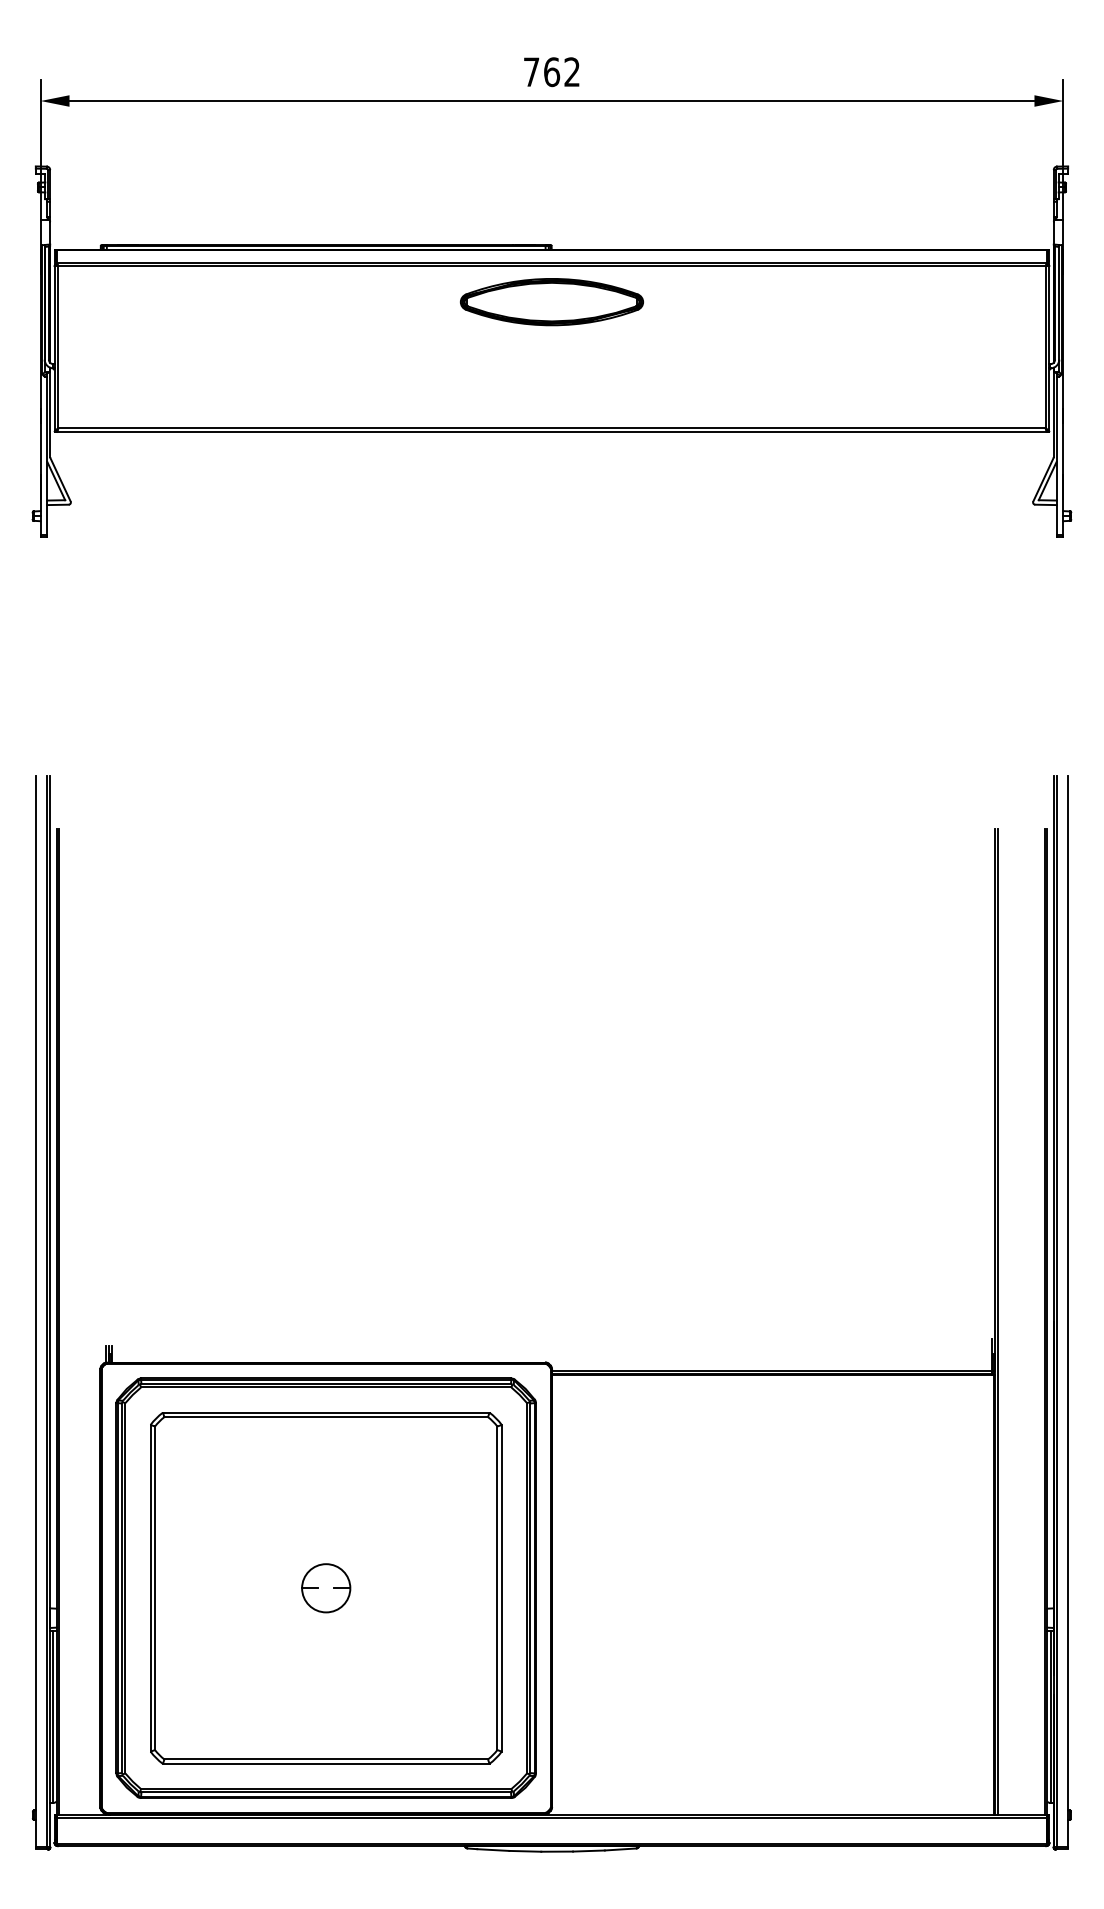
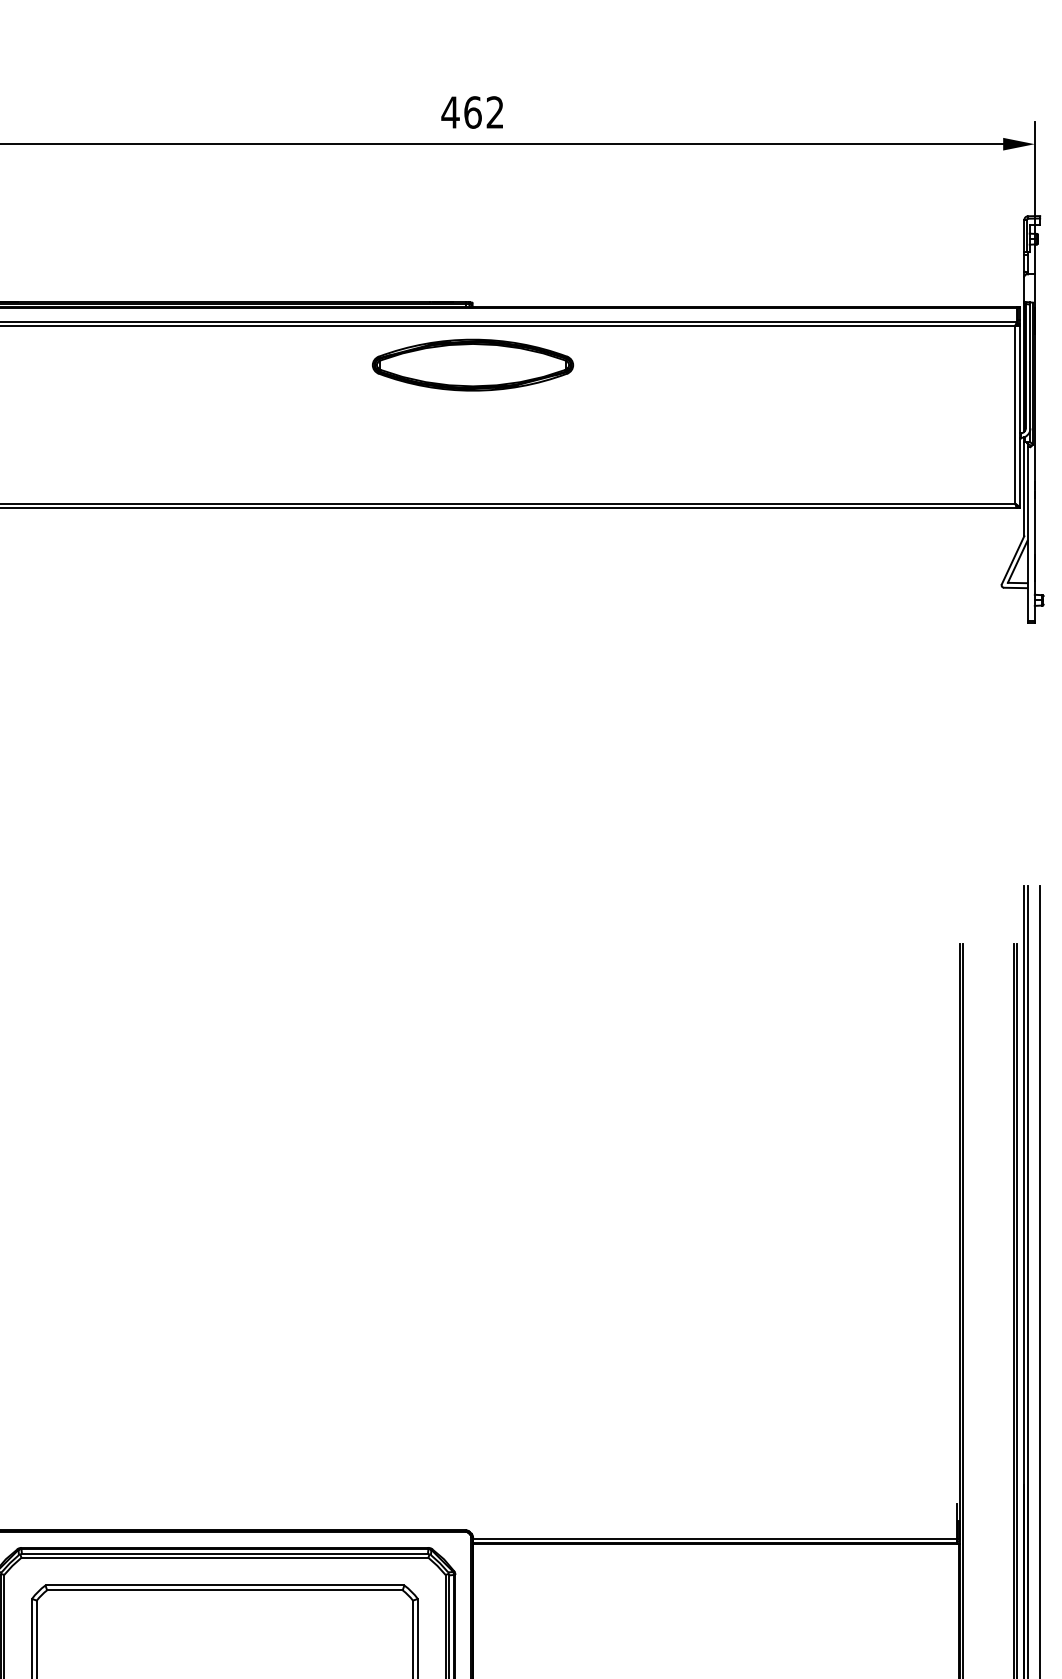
text: (531, 71) -> (450, 111), 762 -> 462

